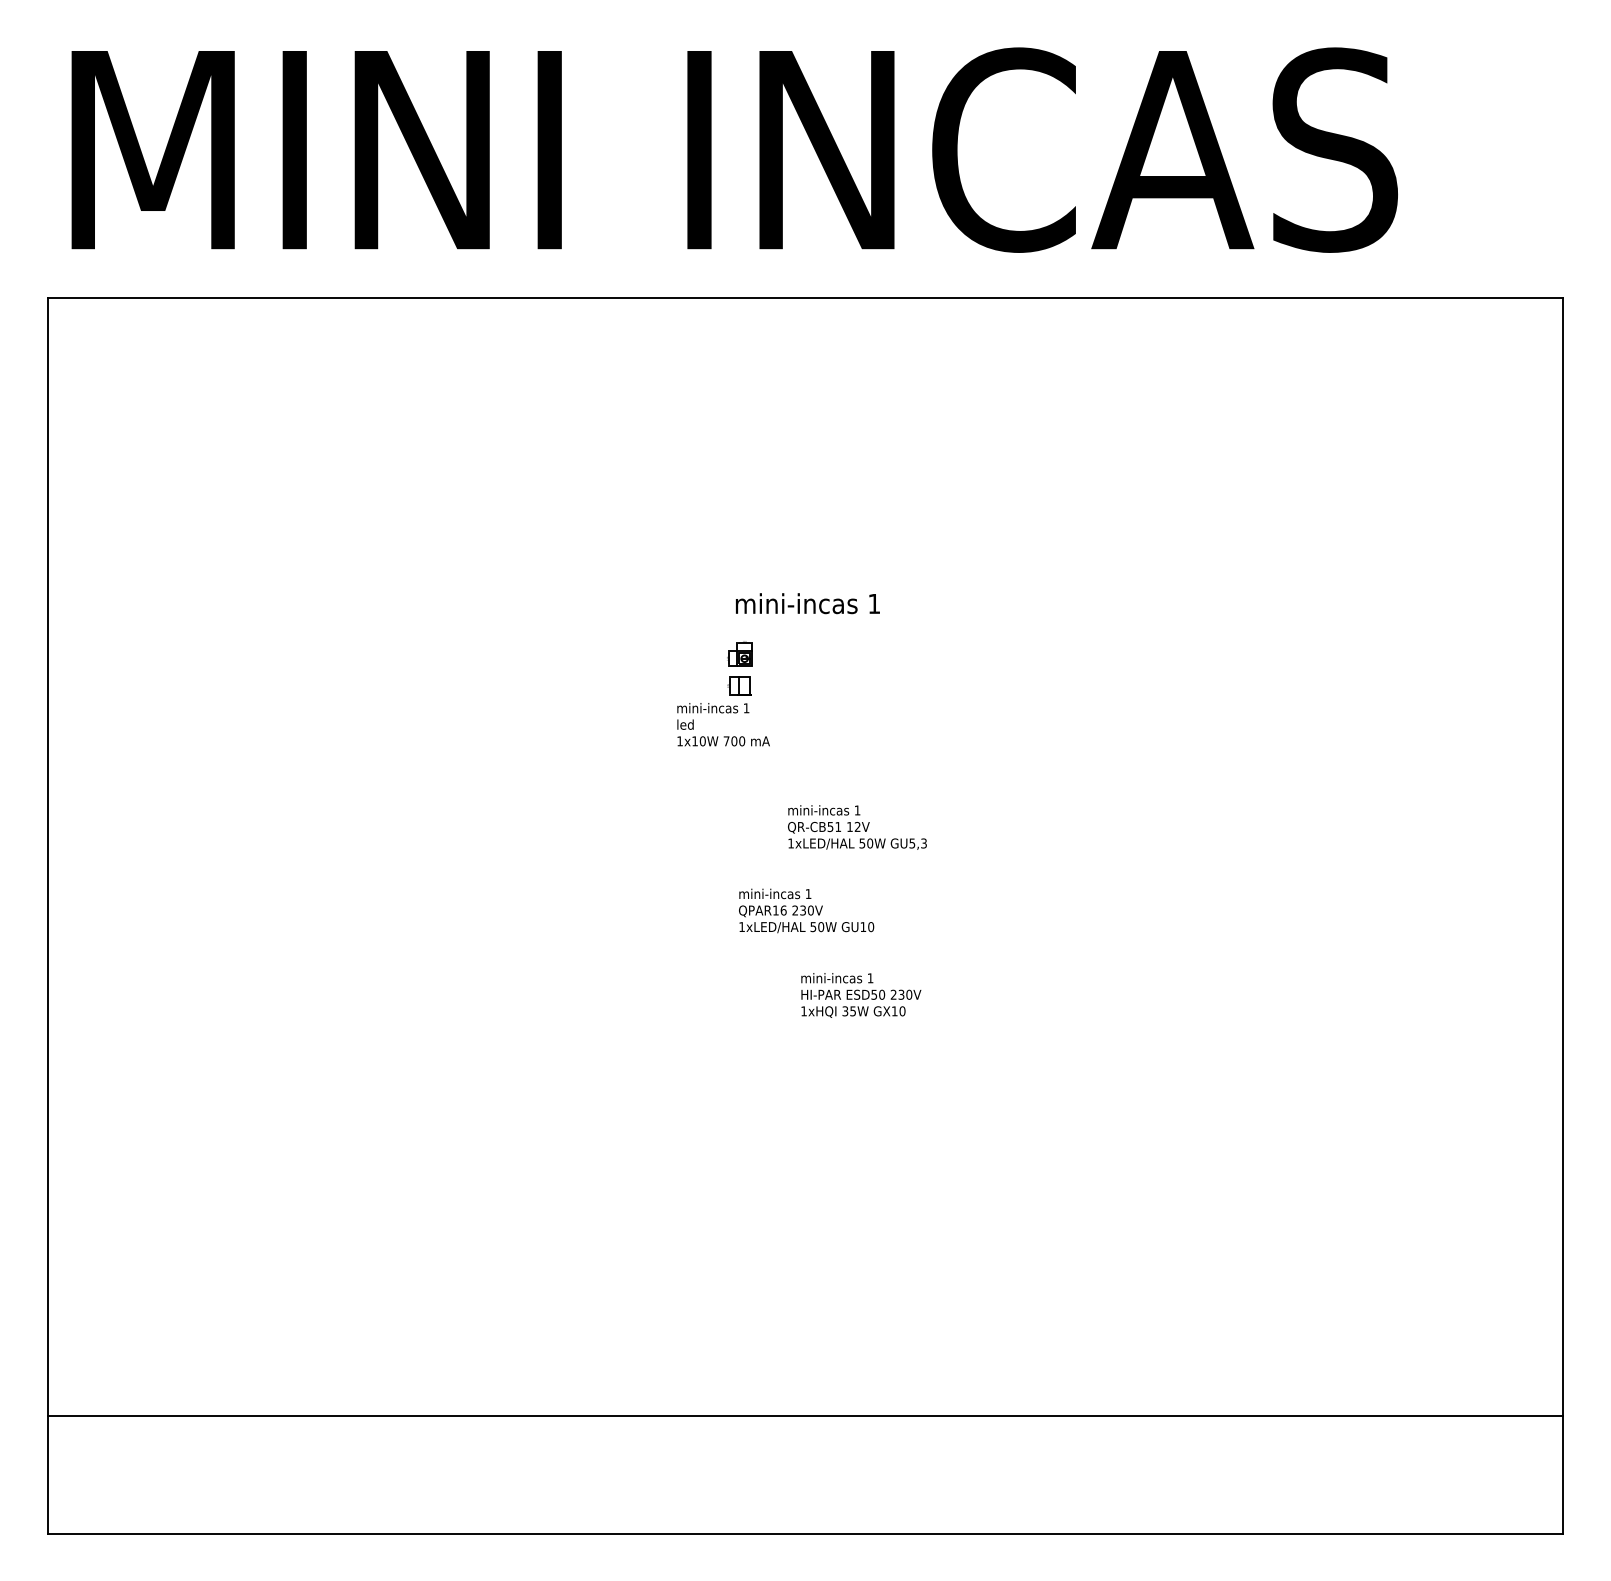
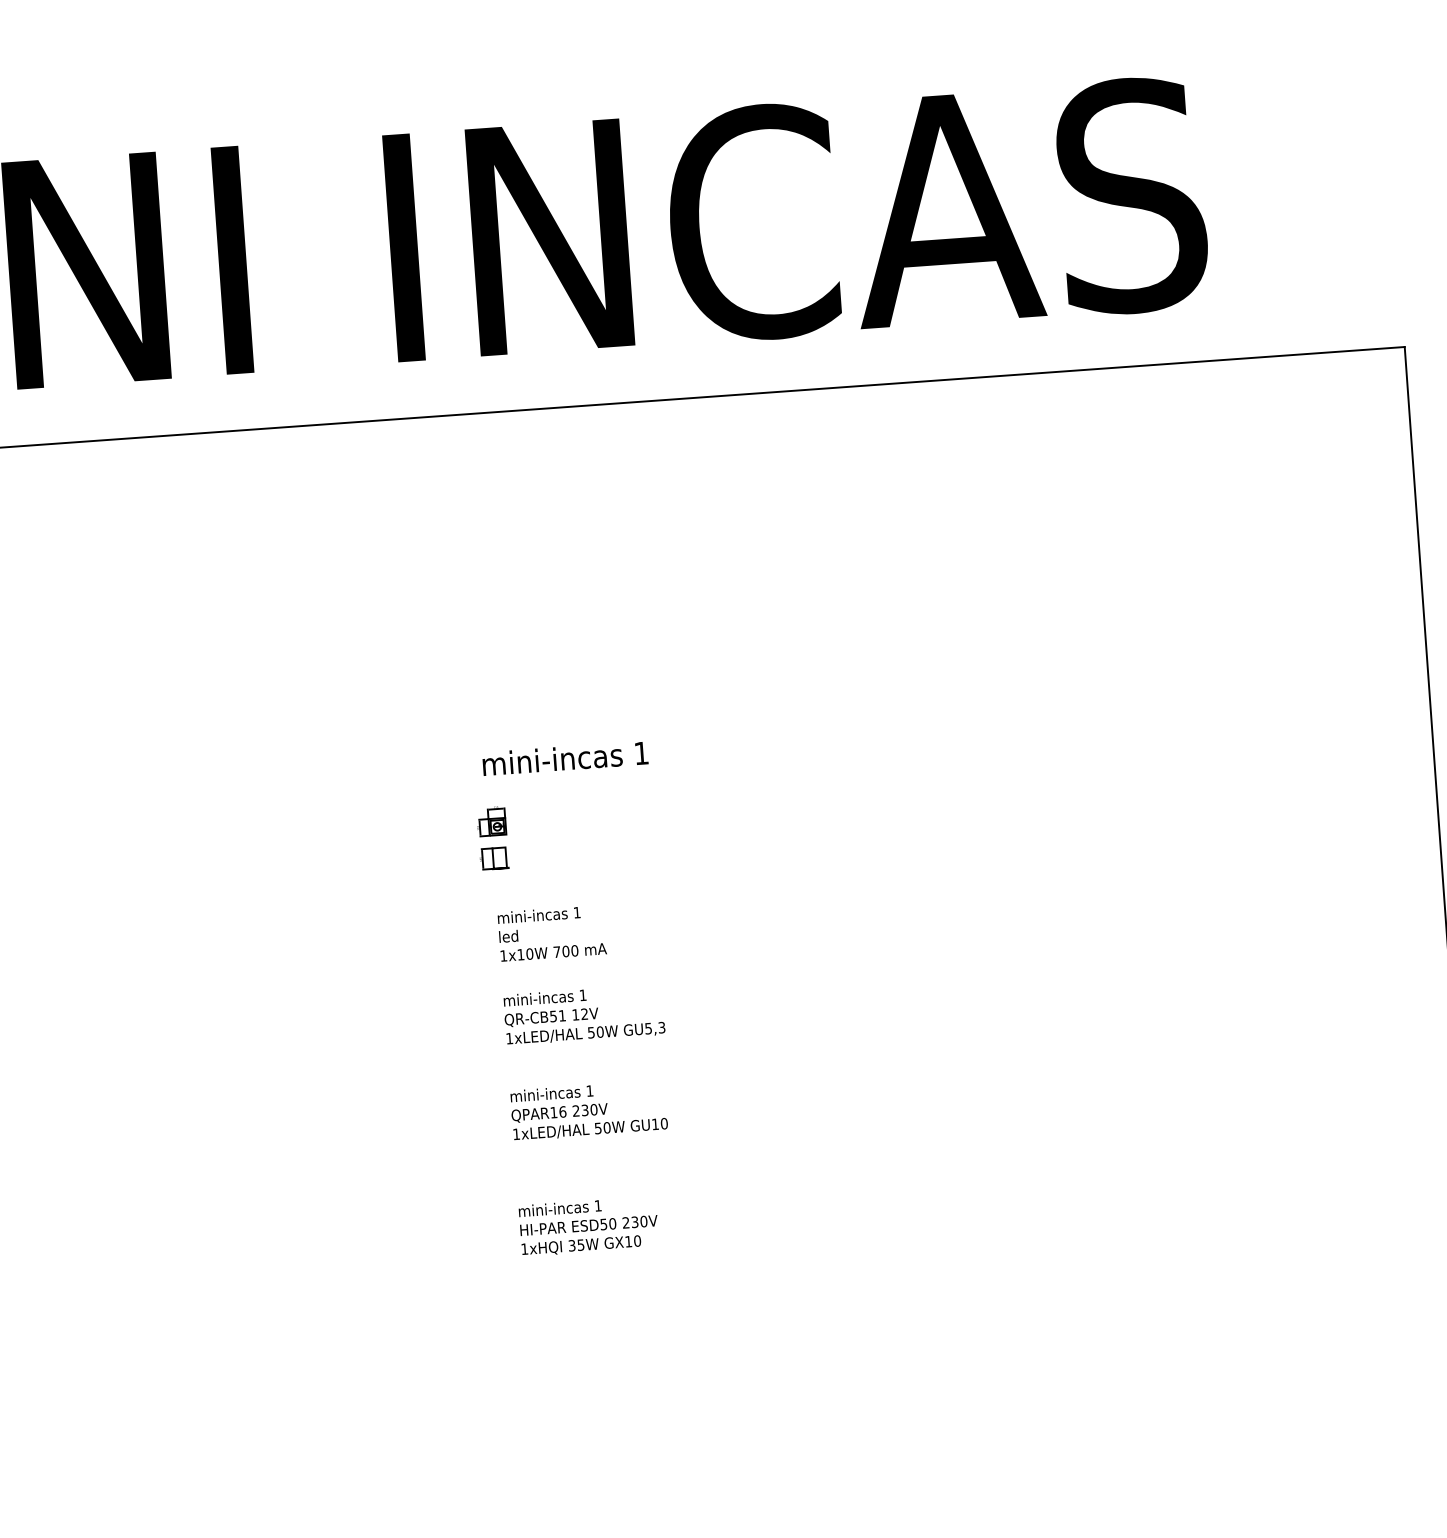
text: (723, 724) -> (552, 933), moved
text: (857, 827) -> (584, 1014), moved
text: (861, 995) -> (589, 1226), moved

